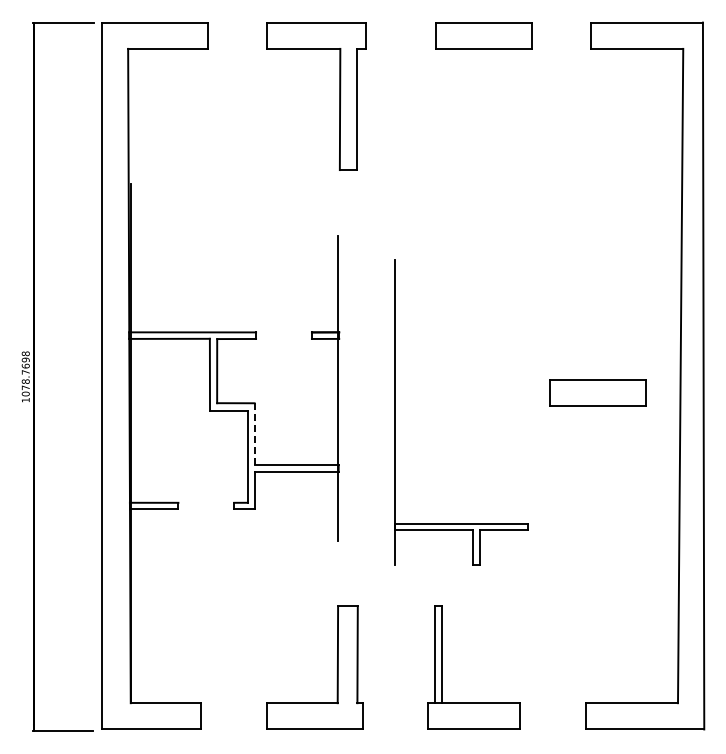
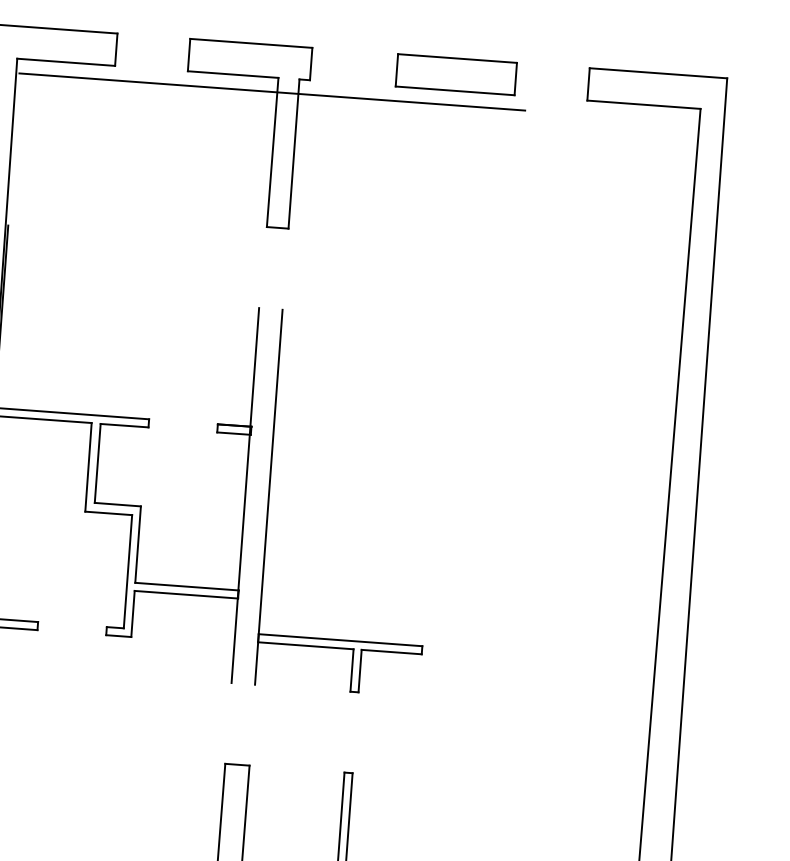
line: (335, 60) -> (271, 91), added
part: (597, 392) -> (563, 524), removed
part: (395, 412) -> (268, 497), moved
line: (254, 434) -> (137, 544), dashed -> solid

